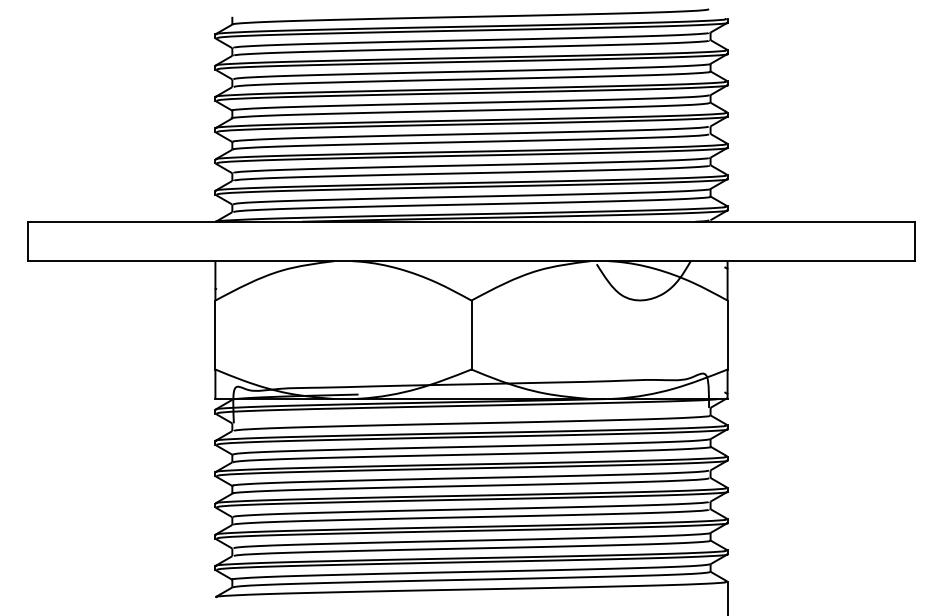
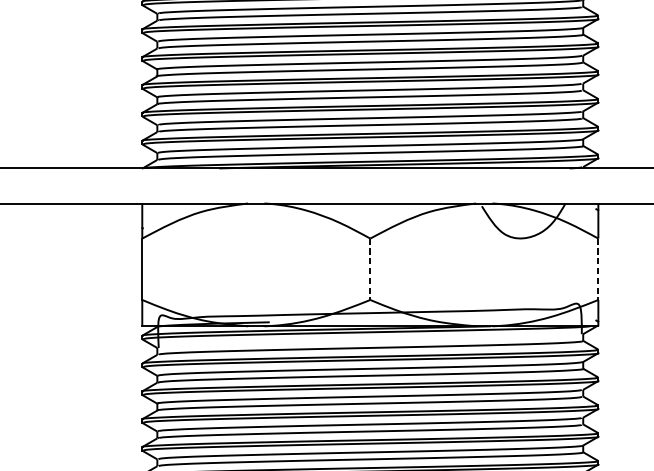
line: (471, 335) -> (370, 269), solid -> dashed
line: (727, 335) -> (598, 269), solid -> dashed

